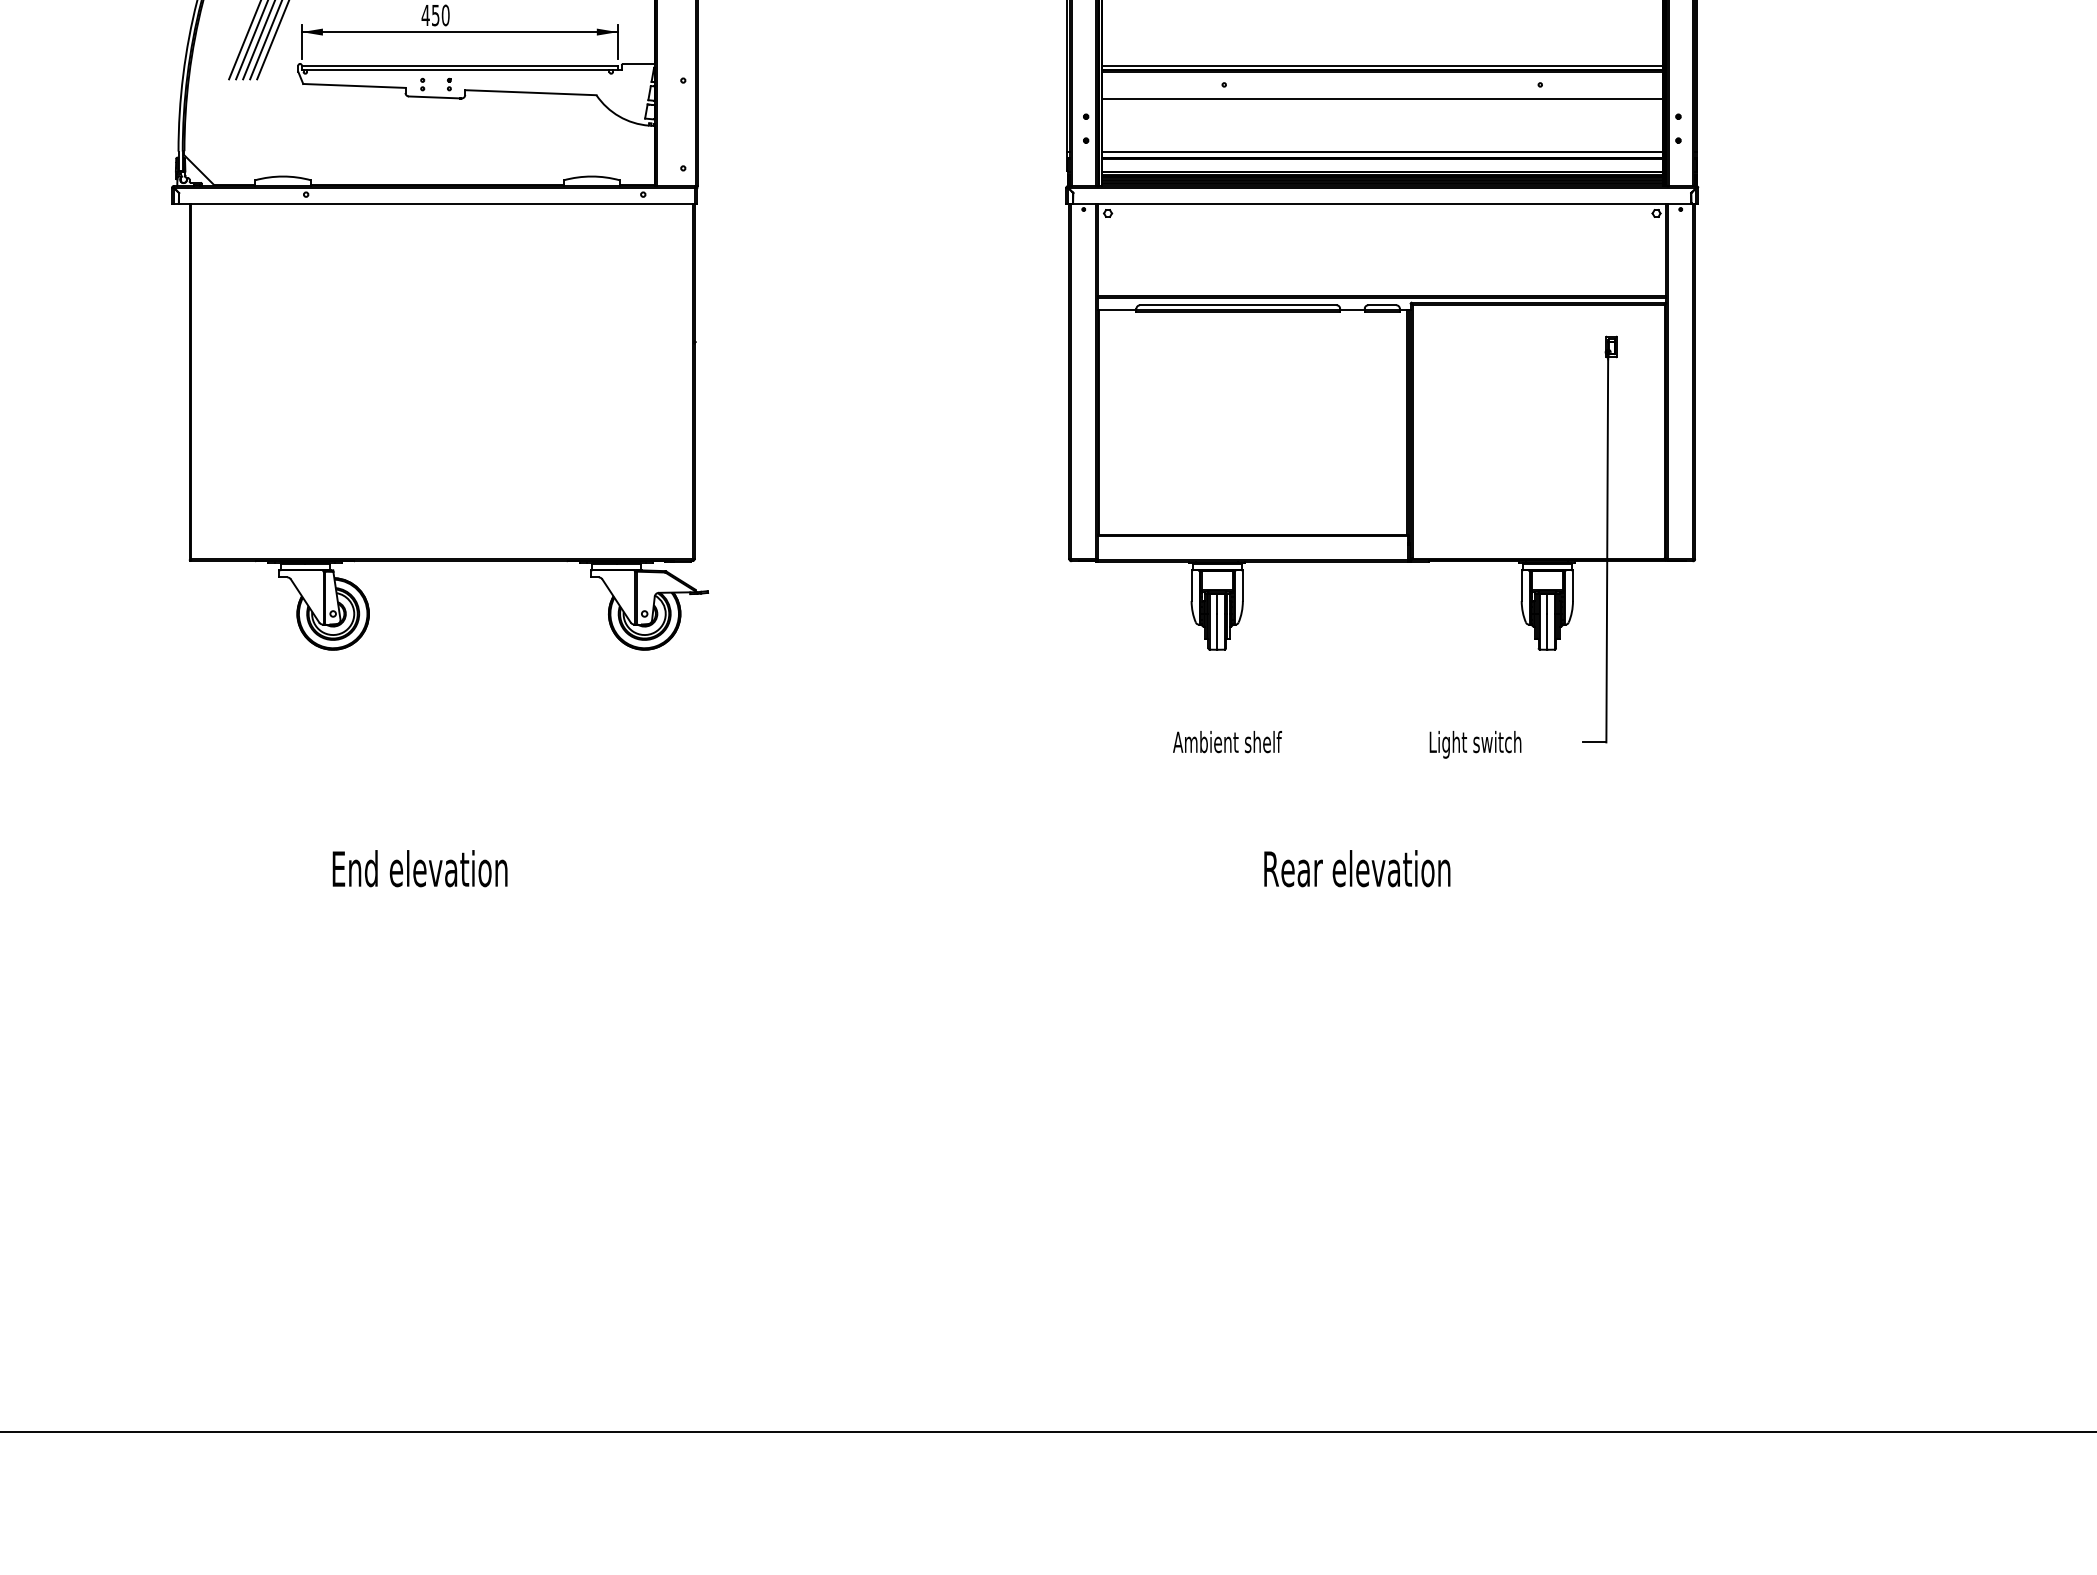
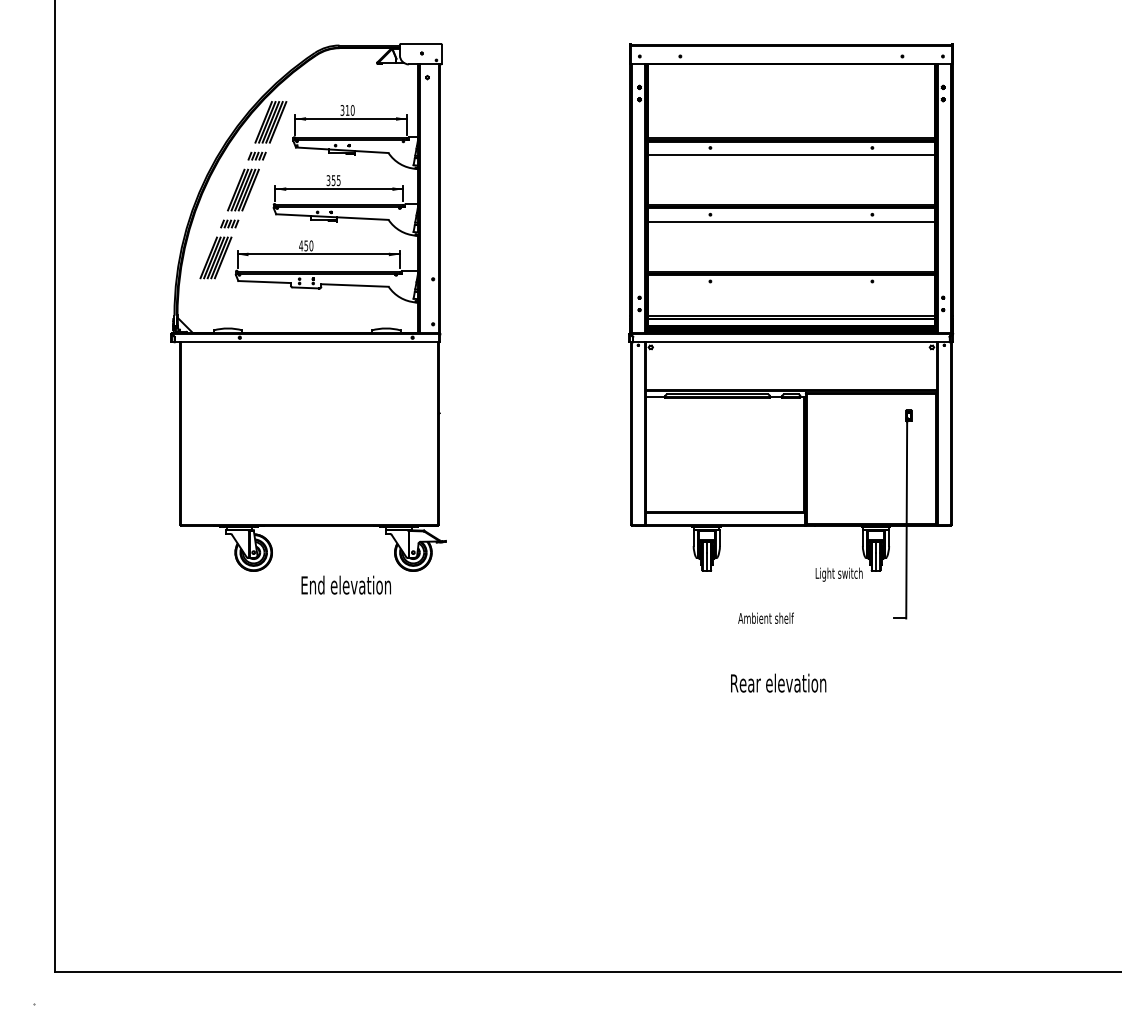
line: (1382, 98) -> (791, 288), removed
text: (1226, 740) -> (765, 617), moved
text: (1474, 744) -> (838, 574), moved
text: (418, 867) -> (345, 584), moved

